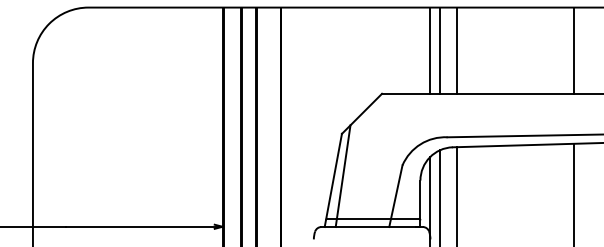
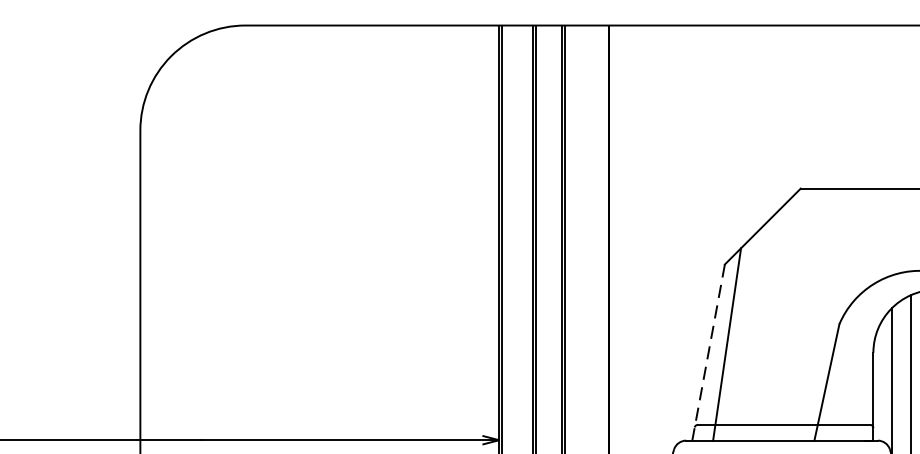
line: (430, 50) -> (892, 106), removed
line: (440, 50) -> (911, 106), removed
line: (333, 180) -> (708, 352), solid -> dashed

